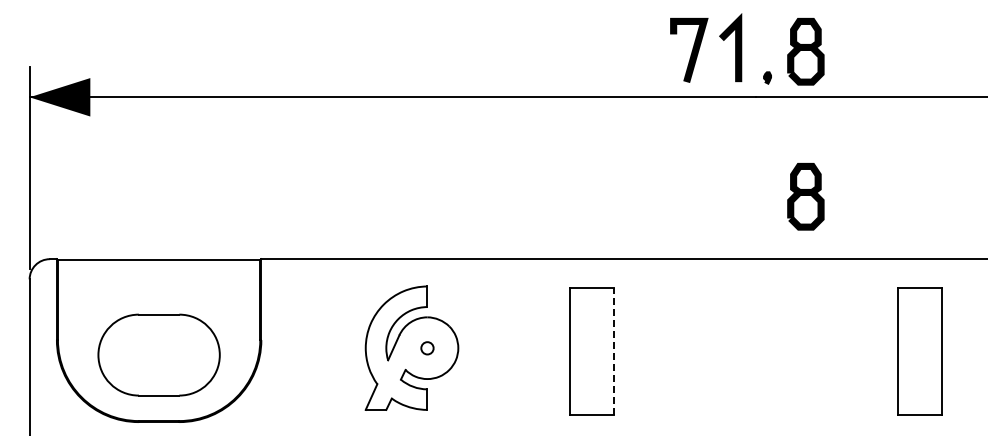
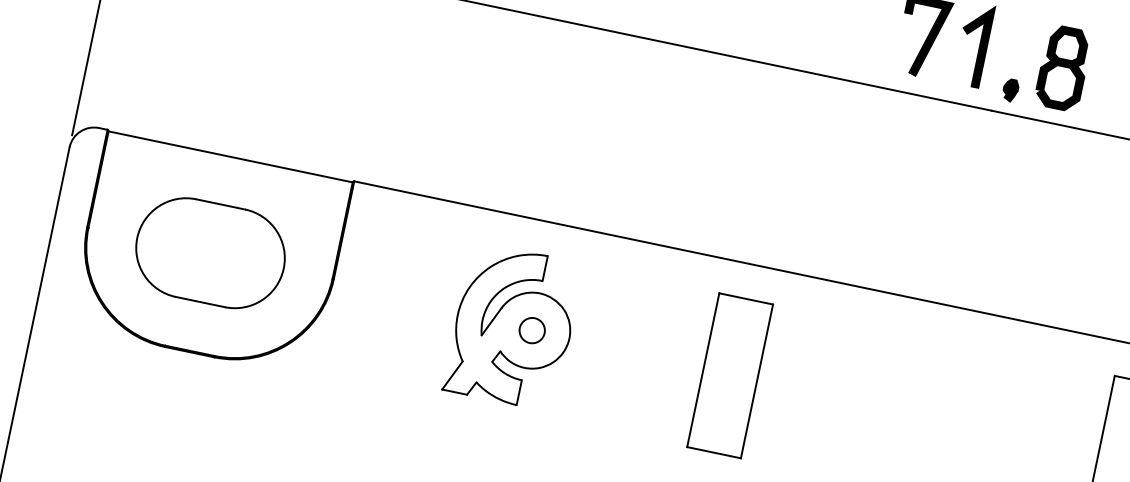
part: (767, 77) -> (1010, 89), size x1.43
part: (805, 196) -> (1026, 242), removed
circle: (427, 348) -> (532, 330), size x1.67
line: (614, 351) -> (757, 381), dashed -> solid
part: (158, 354) -> (209, 252), moved

